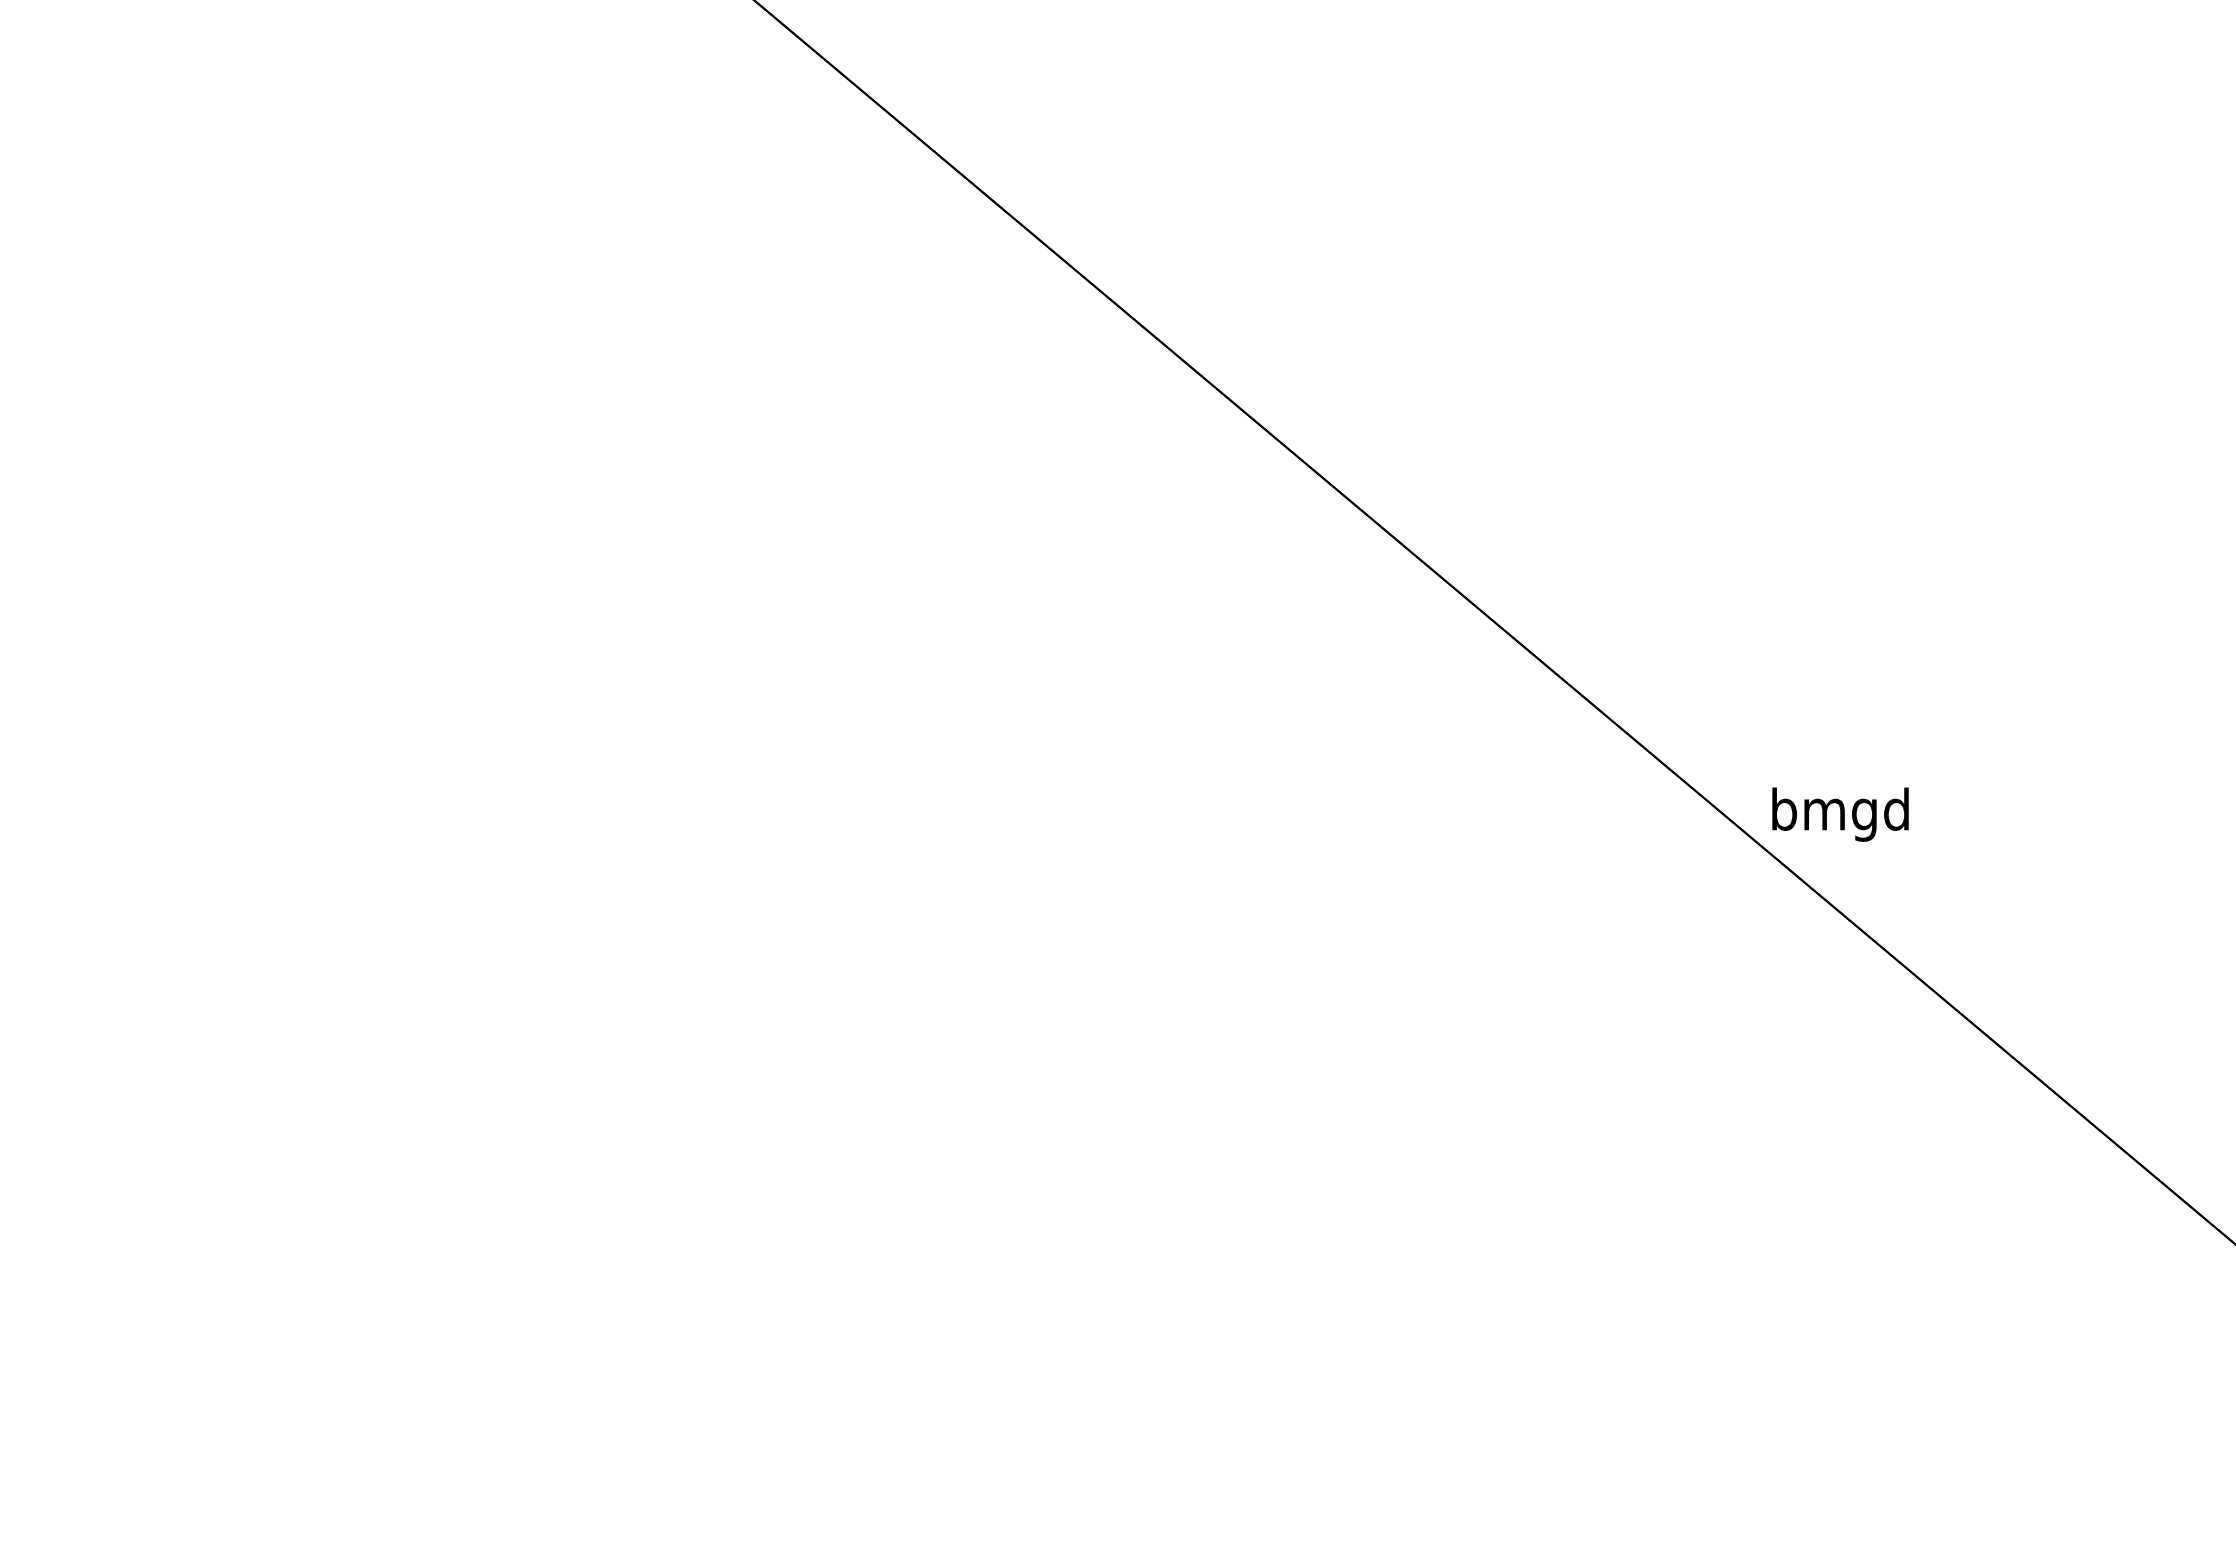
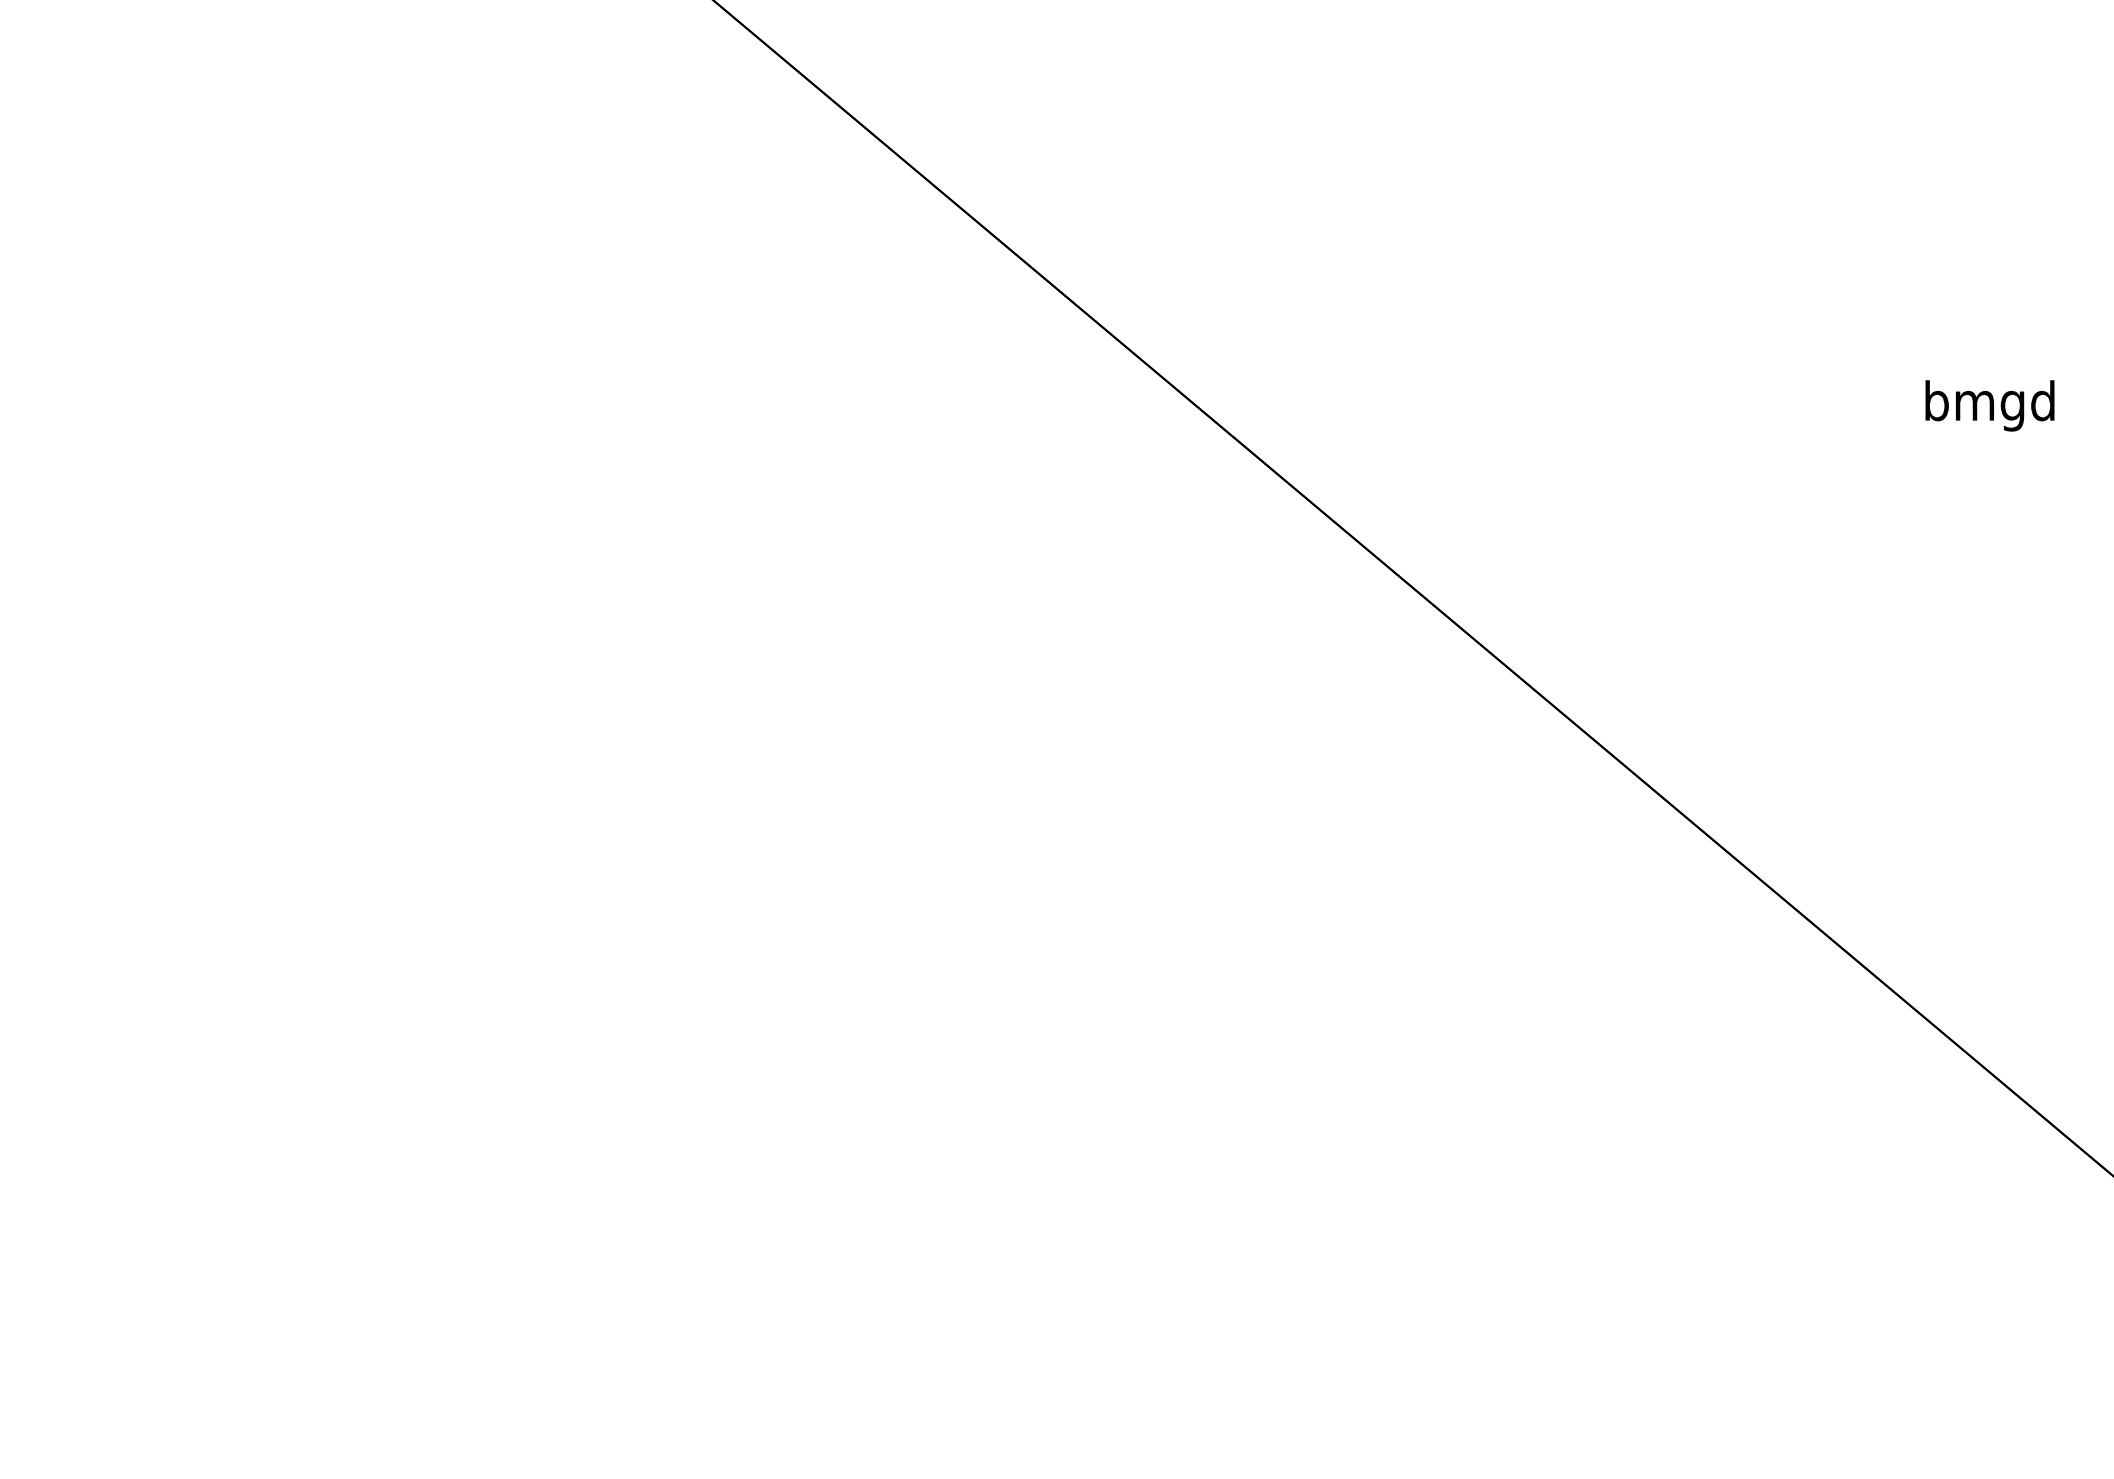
text: (1840, 814) -> (1989, 405), moved

